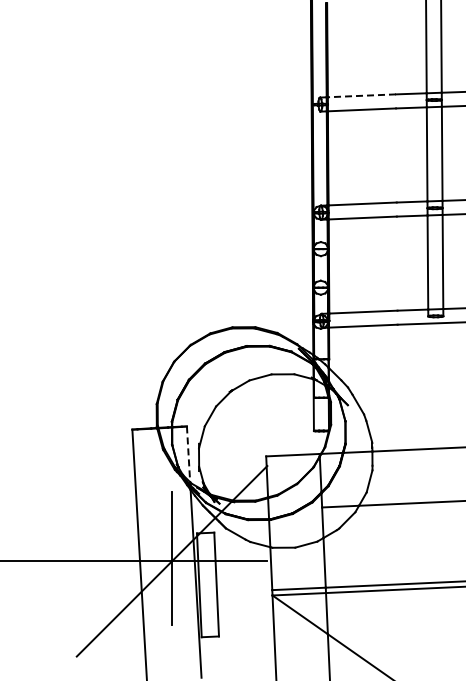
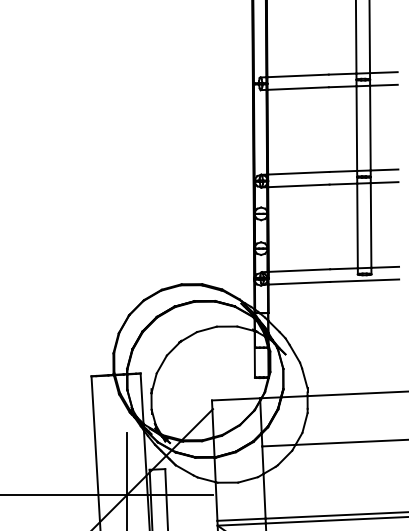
line: (361, 95) -> (297, 75), dashed -> solid
line: (188, 454) -> (142, 398), dashed -> solid

